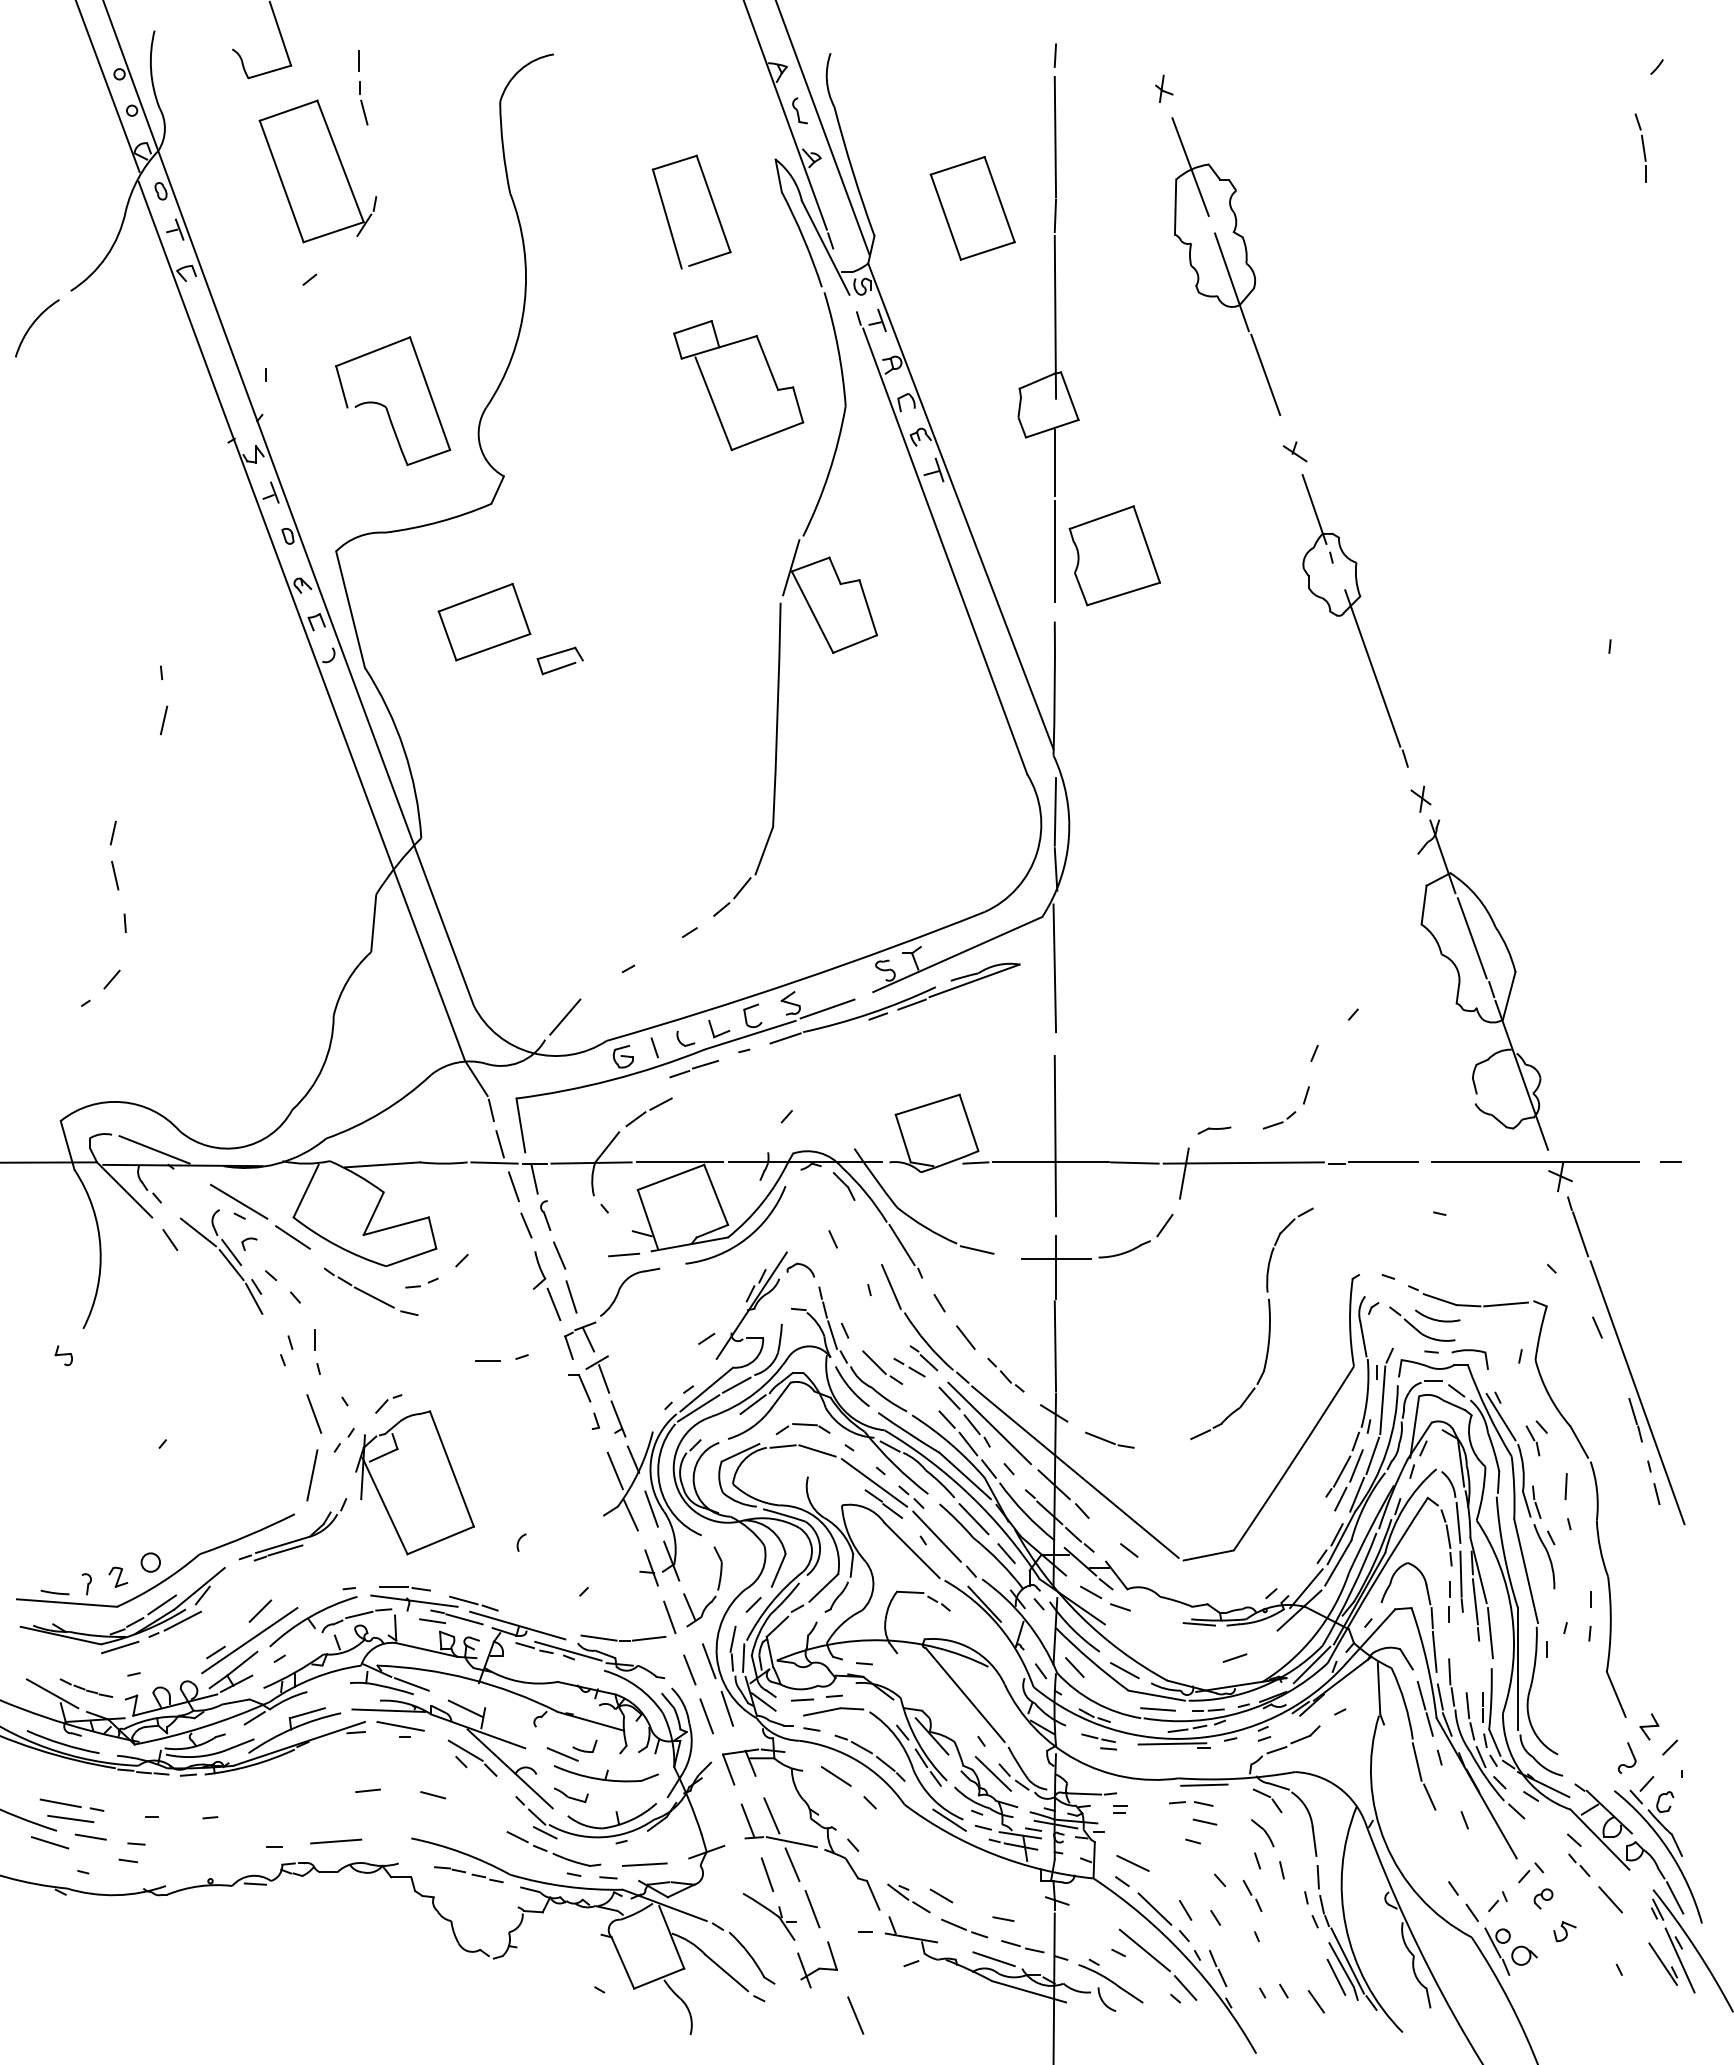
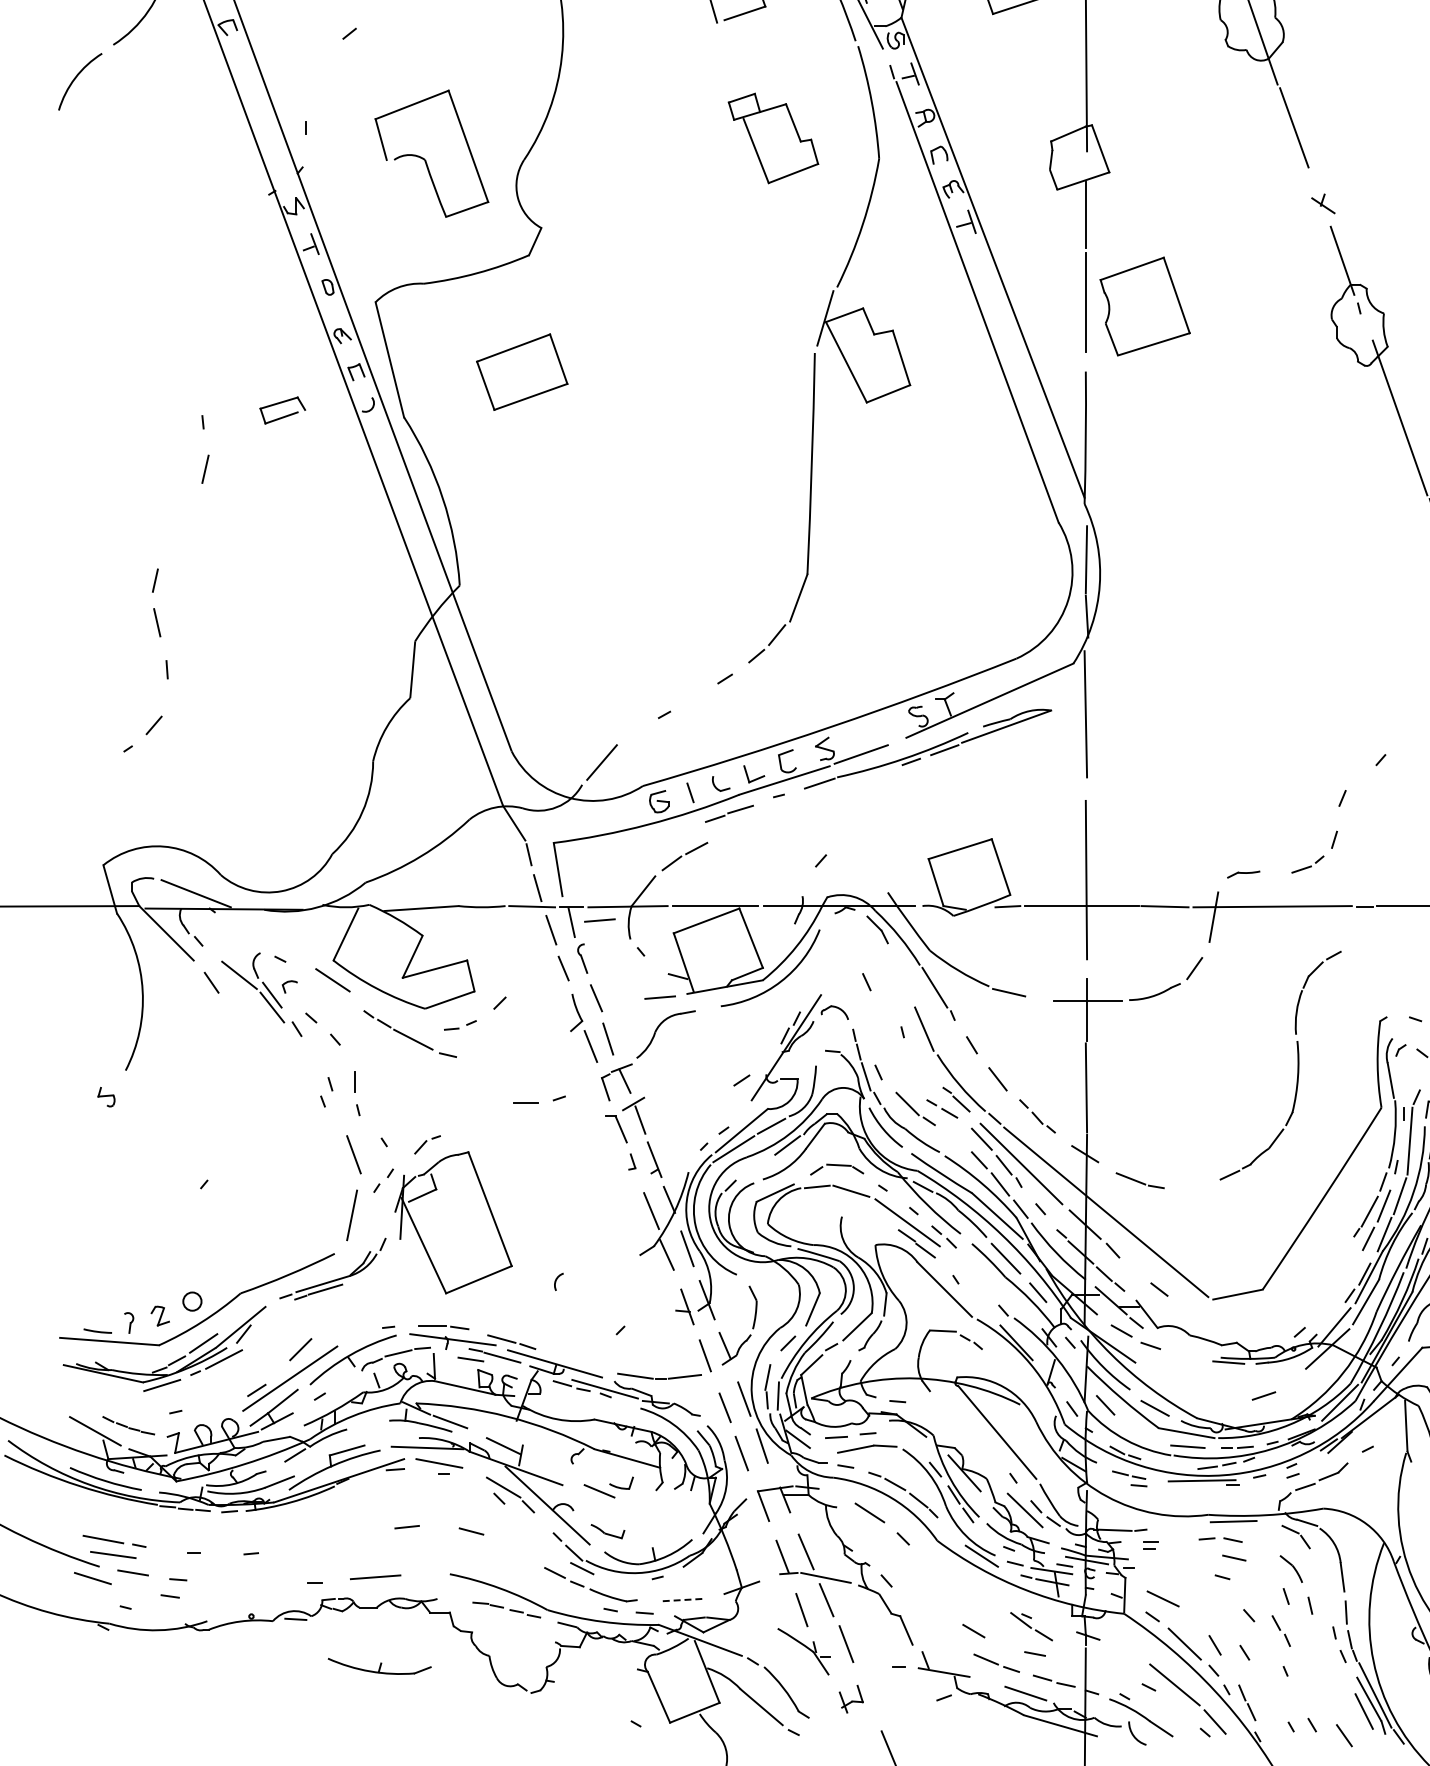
part: (738, 385) -> (773, 138), size x0.7
part: (557, 654) -> (280, 404), moved
line: (562, 1176) -> (599, 920), added
line: (238, 1201) -> (279, 944), removed
line: (254, 1298) -> (294, 1040), removed
line: (936, 1536) -> (968, 1275), removed
part: (605, 1773) -> (378, 1666), moved
line: (644, 1864) -> (680, 1599), solid -> dashed
part: (908, 1898) -> (1031, 1626), moved
part: (817, 1964) -> (851, 1698), size x0.6

